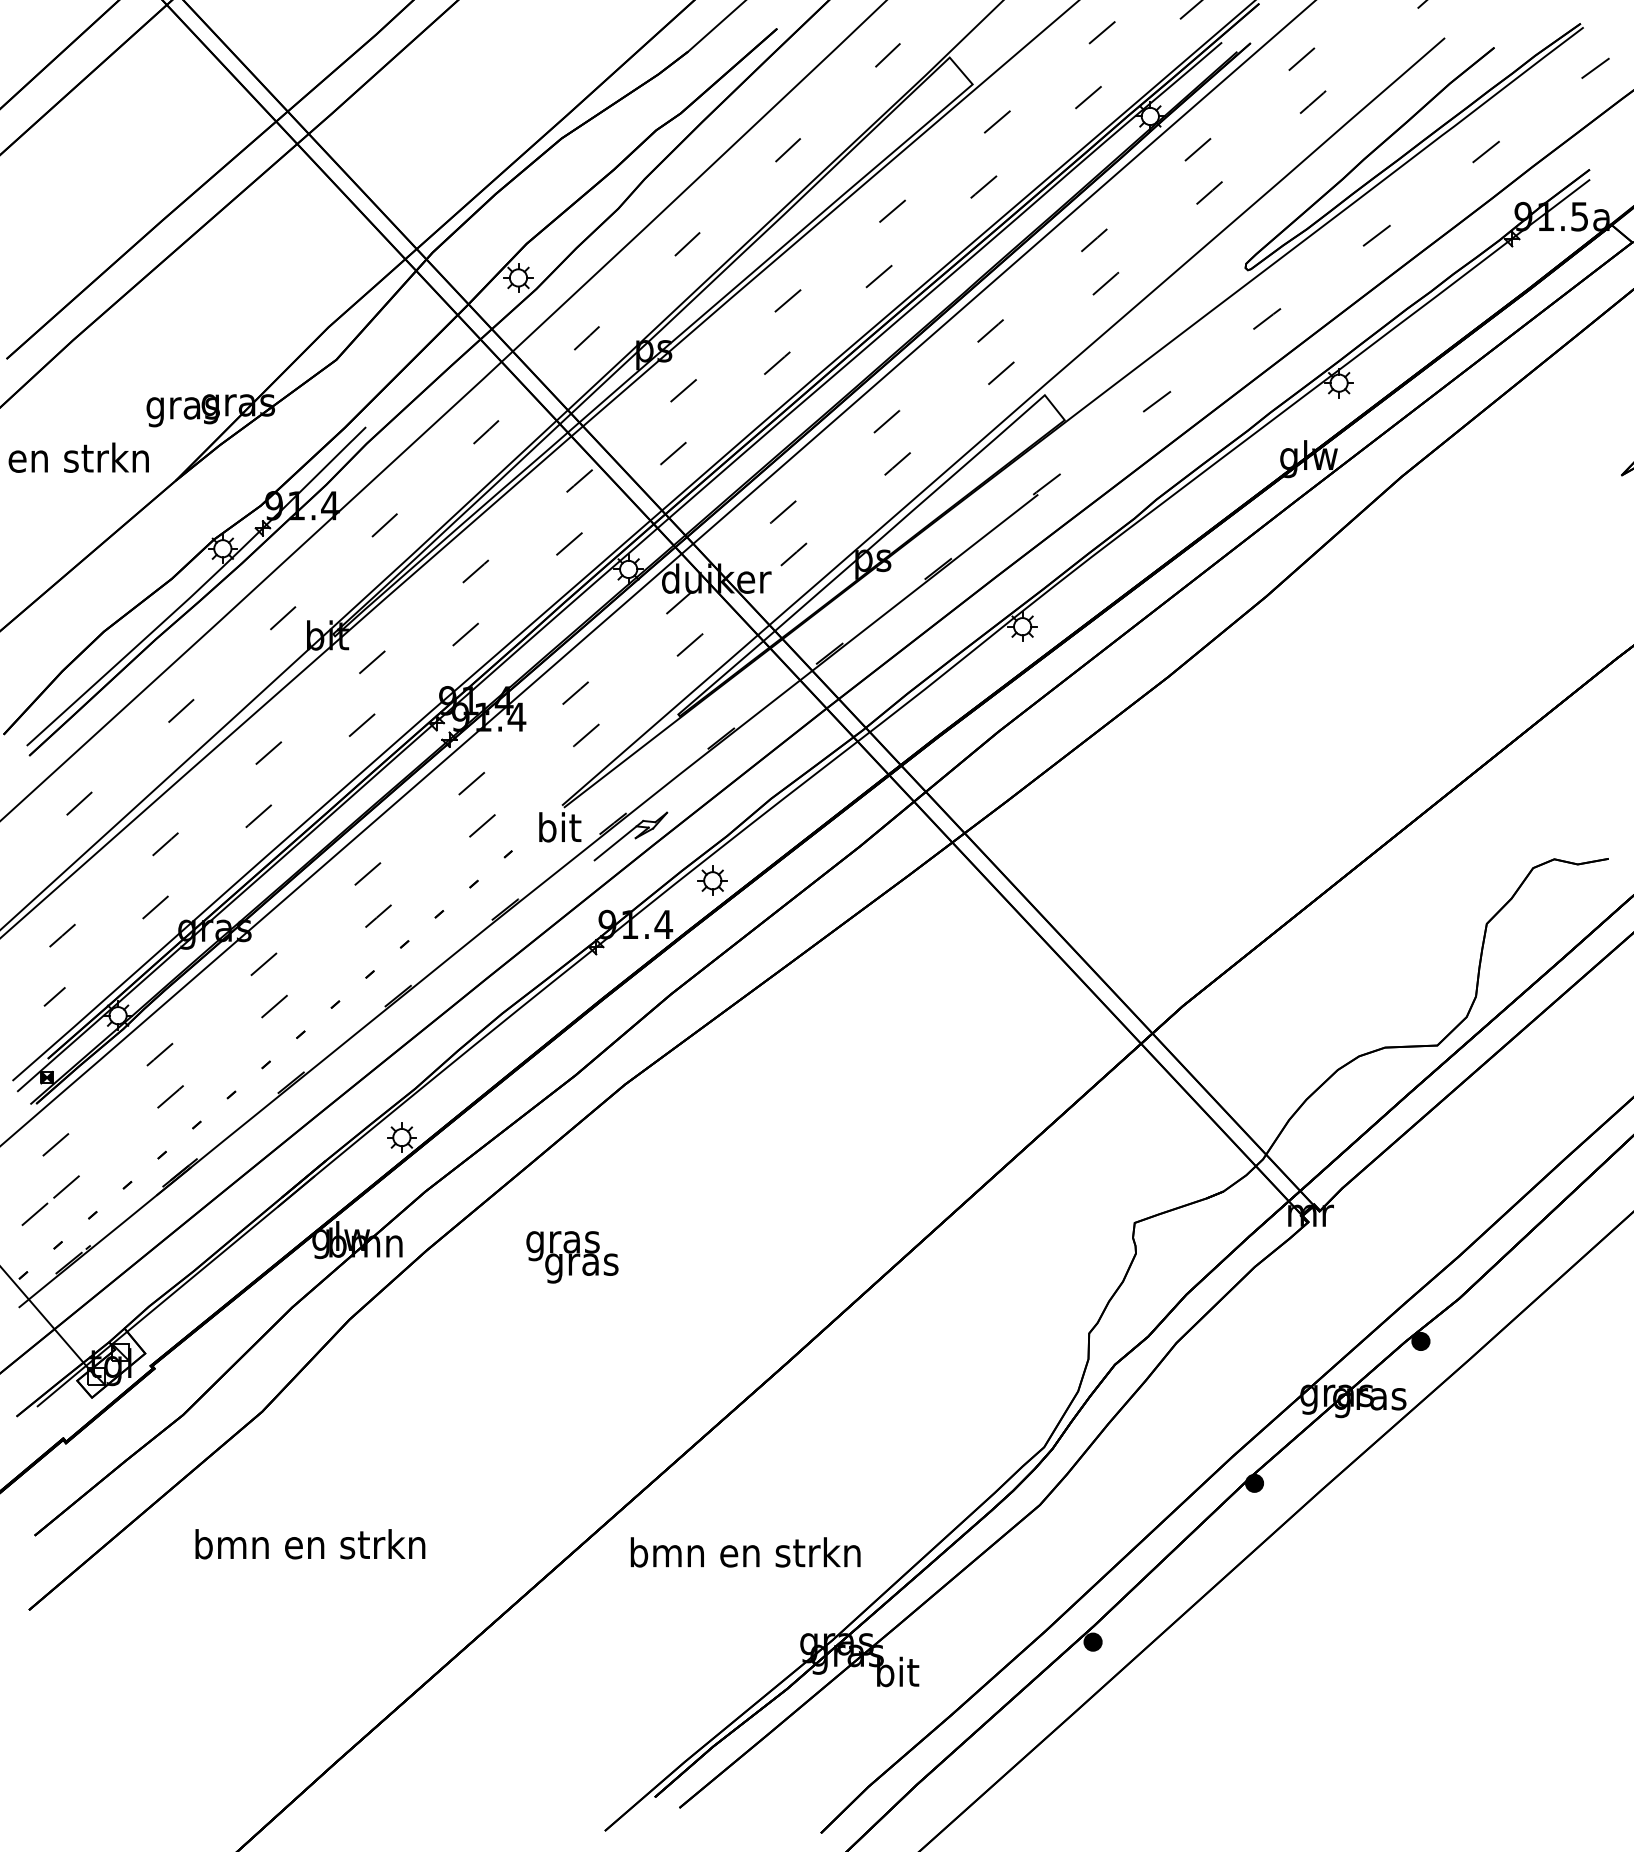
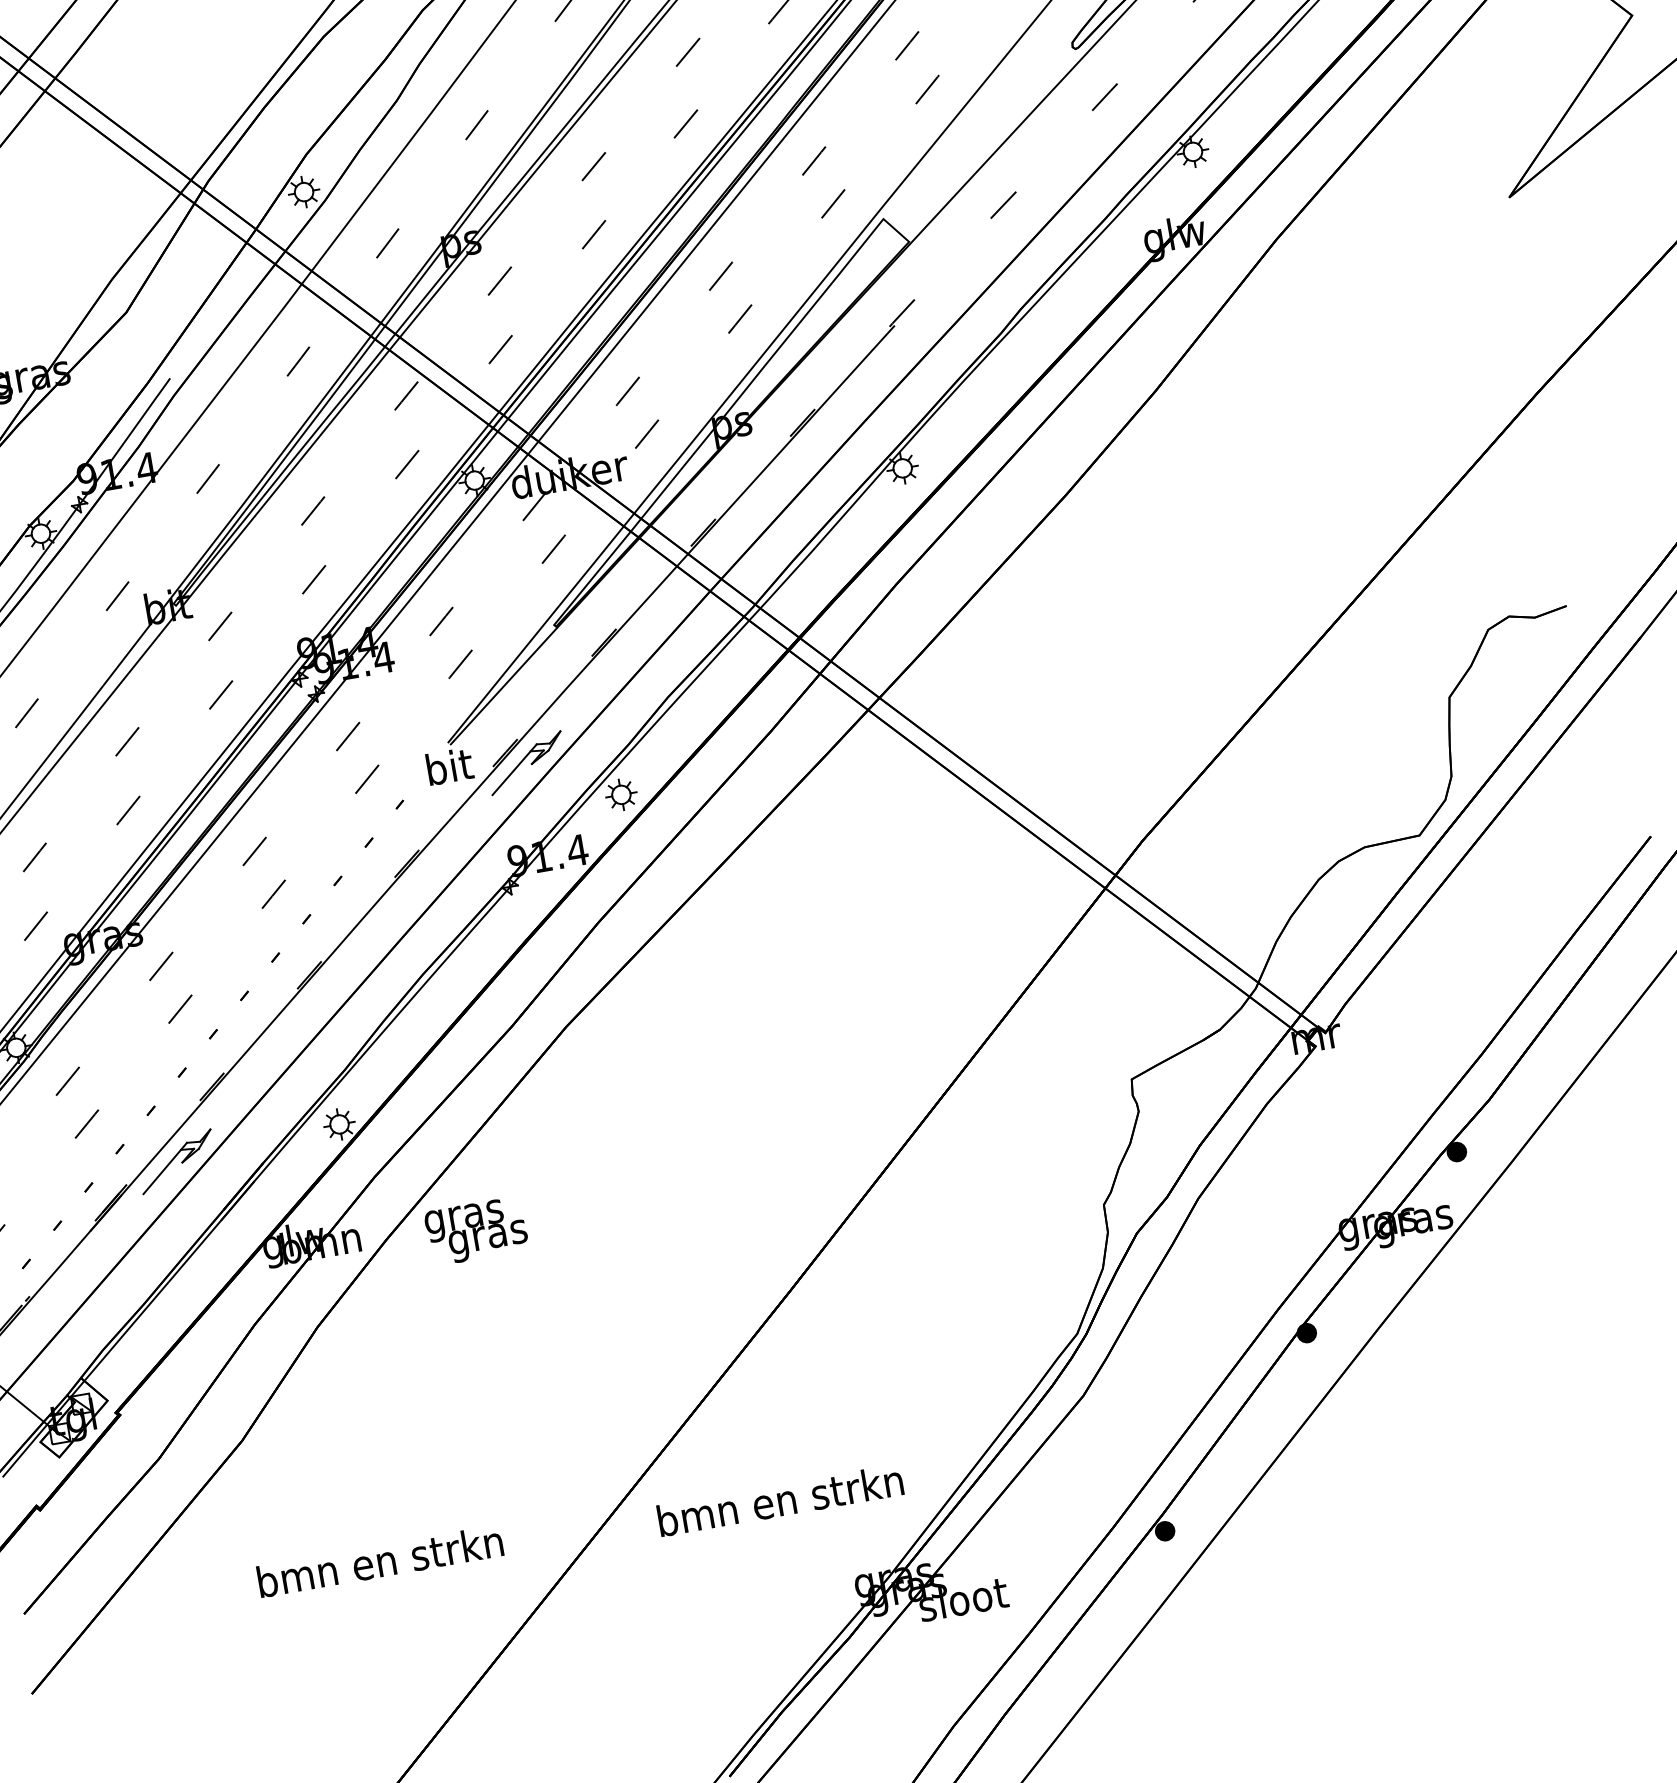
part: (246, 1145) -> (176, 1161), added
text: (572, 1257) -> (476, 1231), moved
text: (310, 1544) -> (380, 1561), moved
text: (897, 1671) -> (963, 1598), bit -> sloot

